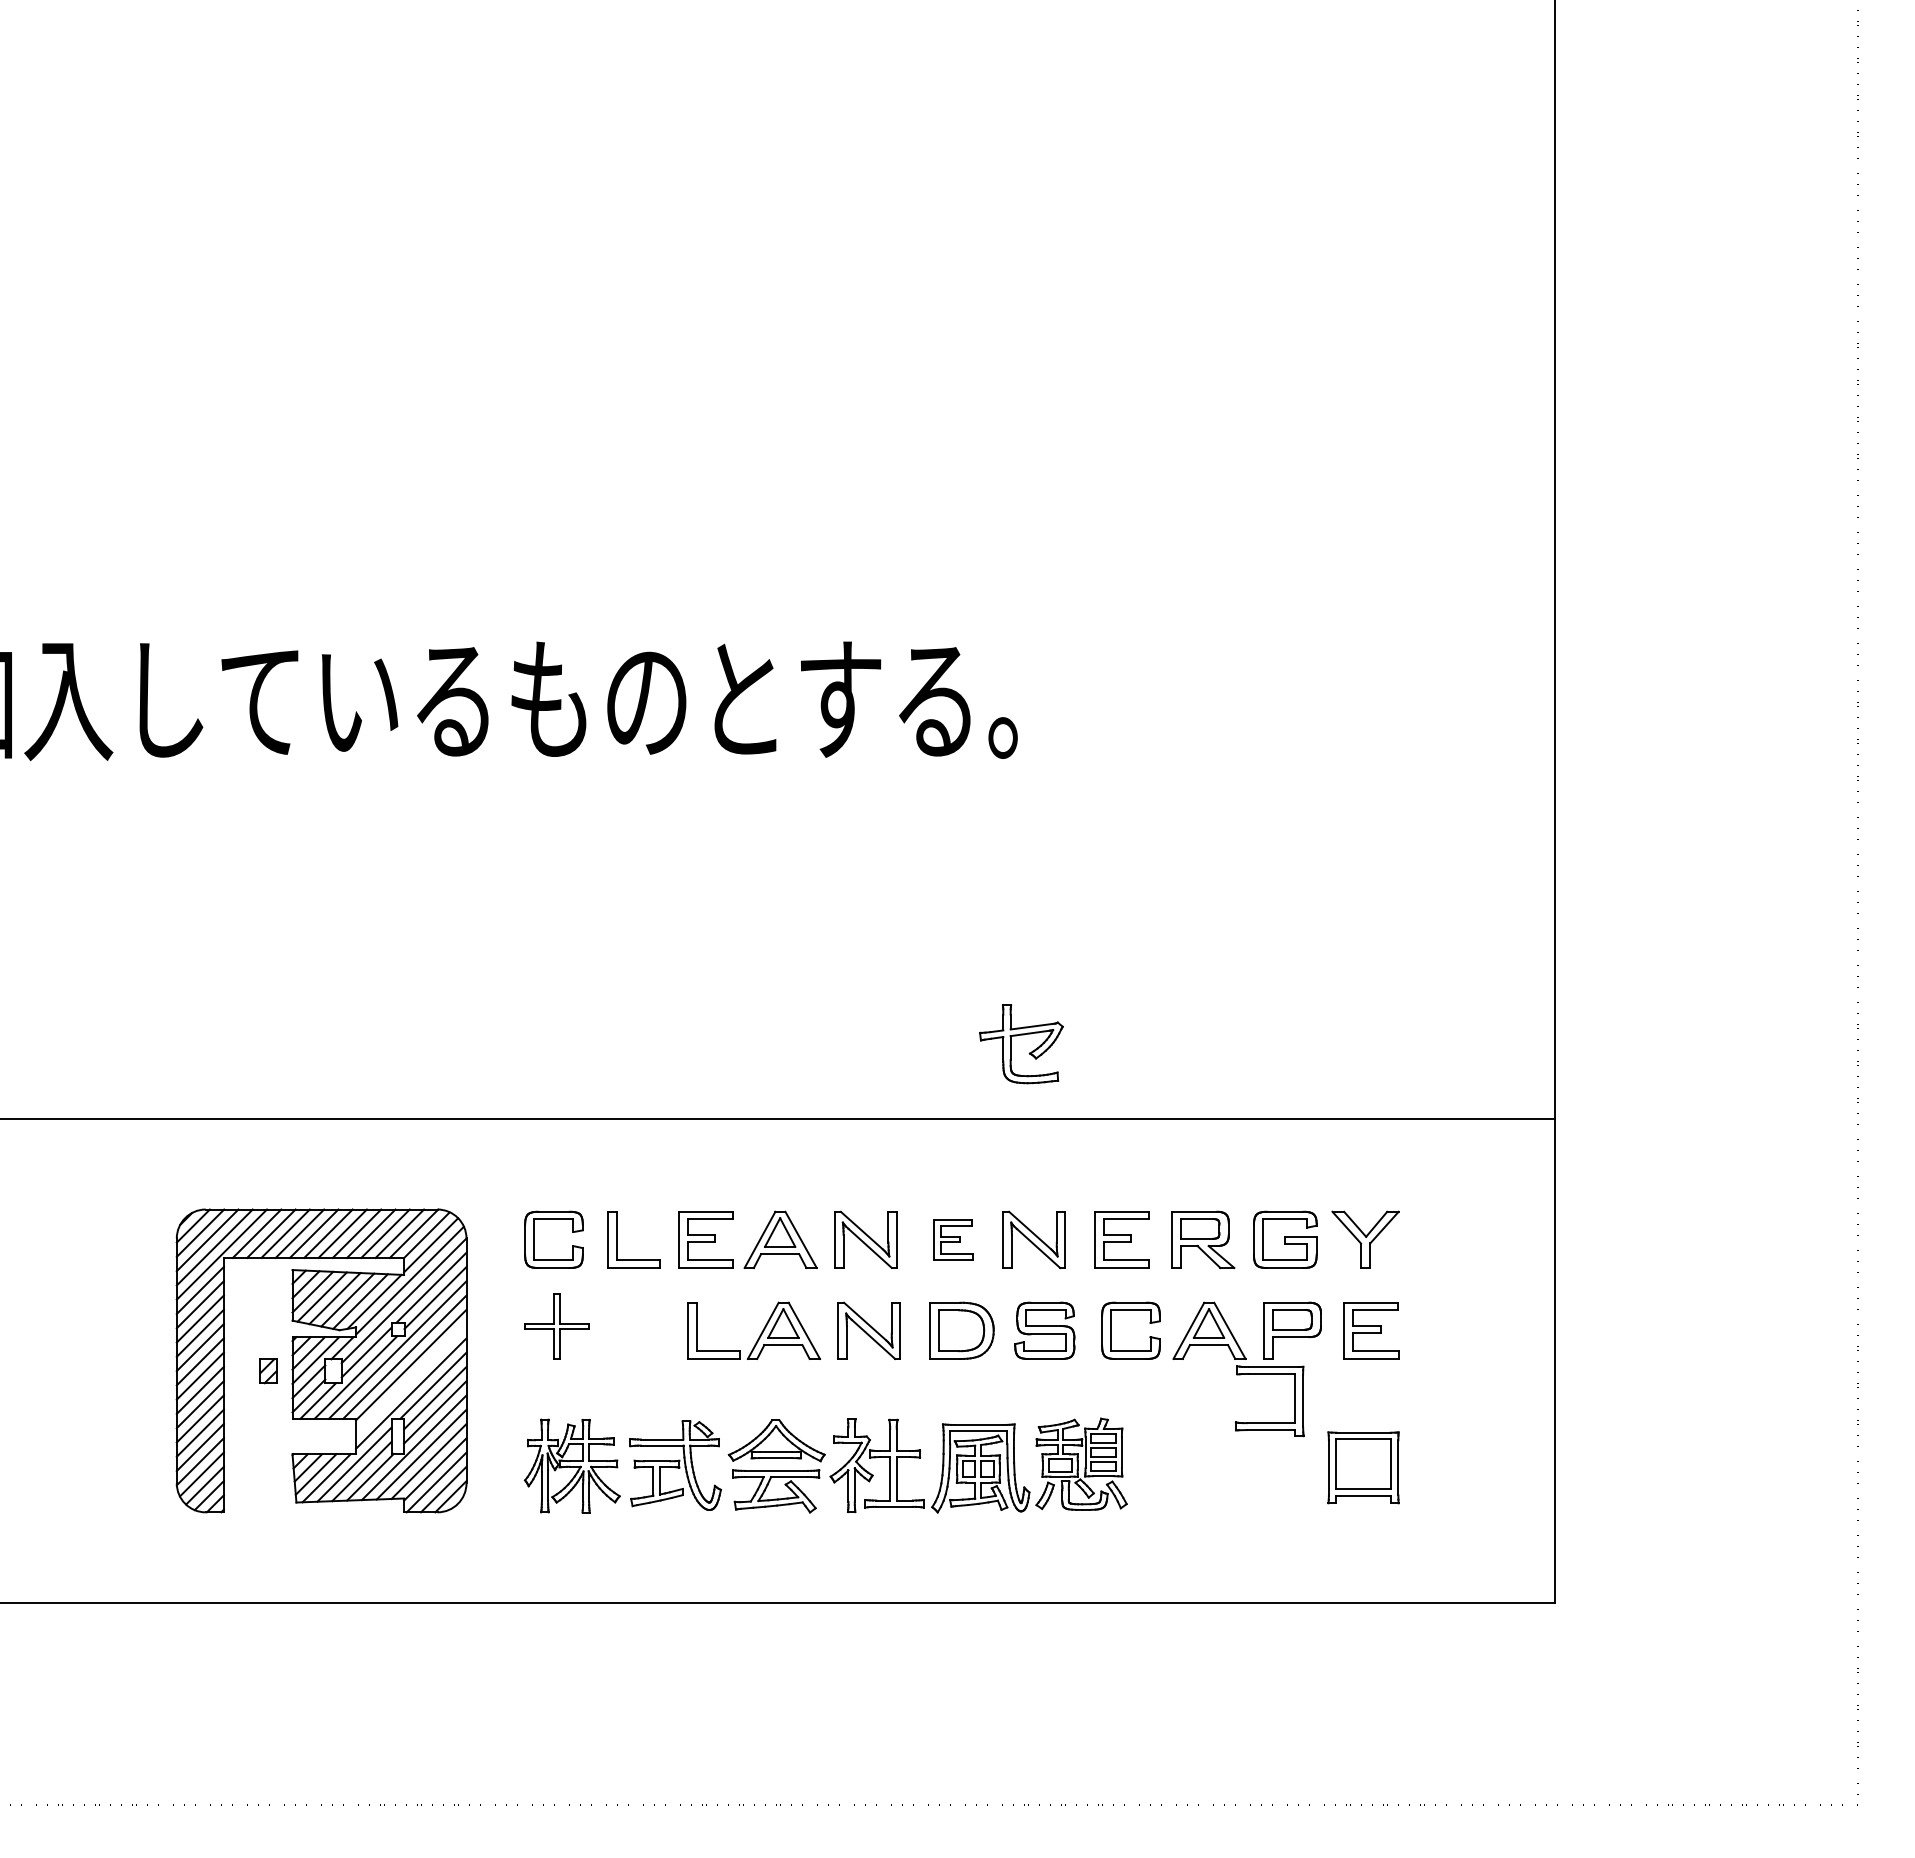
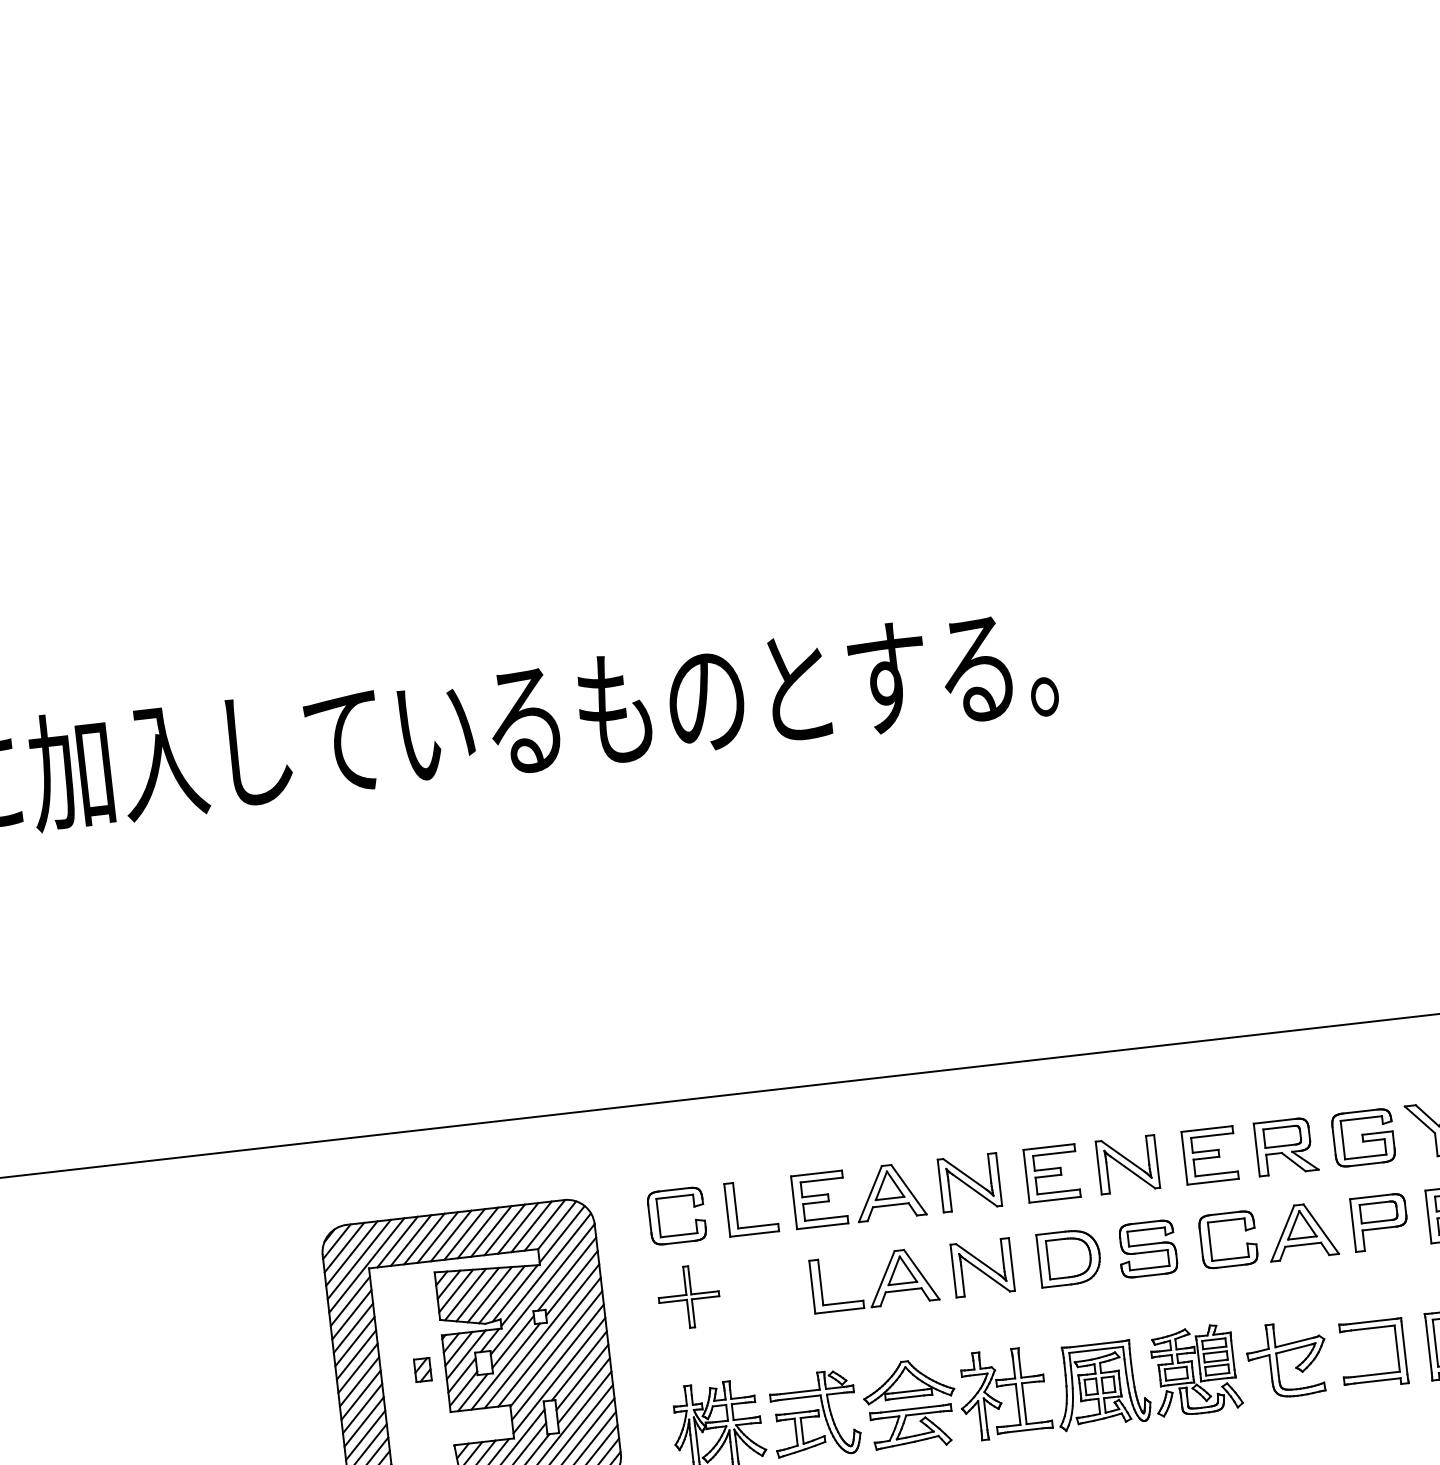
part: (1017, 1036) -> (1282, 1353), moved
part: (953, 1239) -> (1052, 1173), size x1.43
line: (411, 1379) -> (558, 1362), added
part: (1269, 1422) -> (1375, 1373), moved

